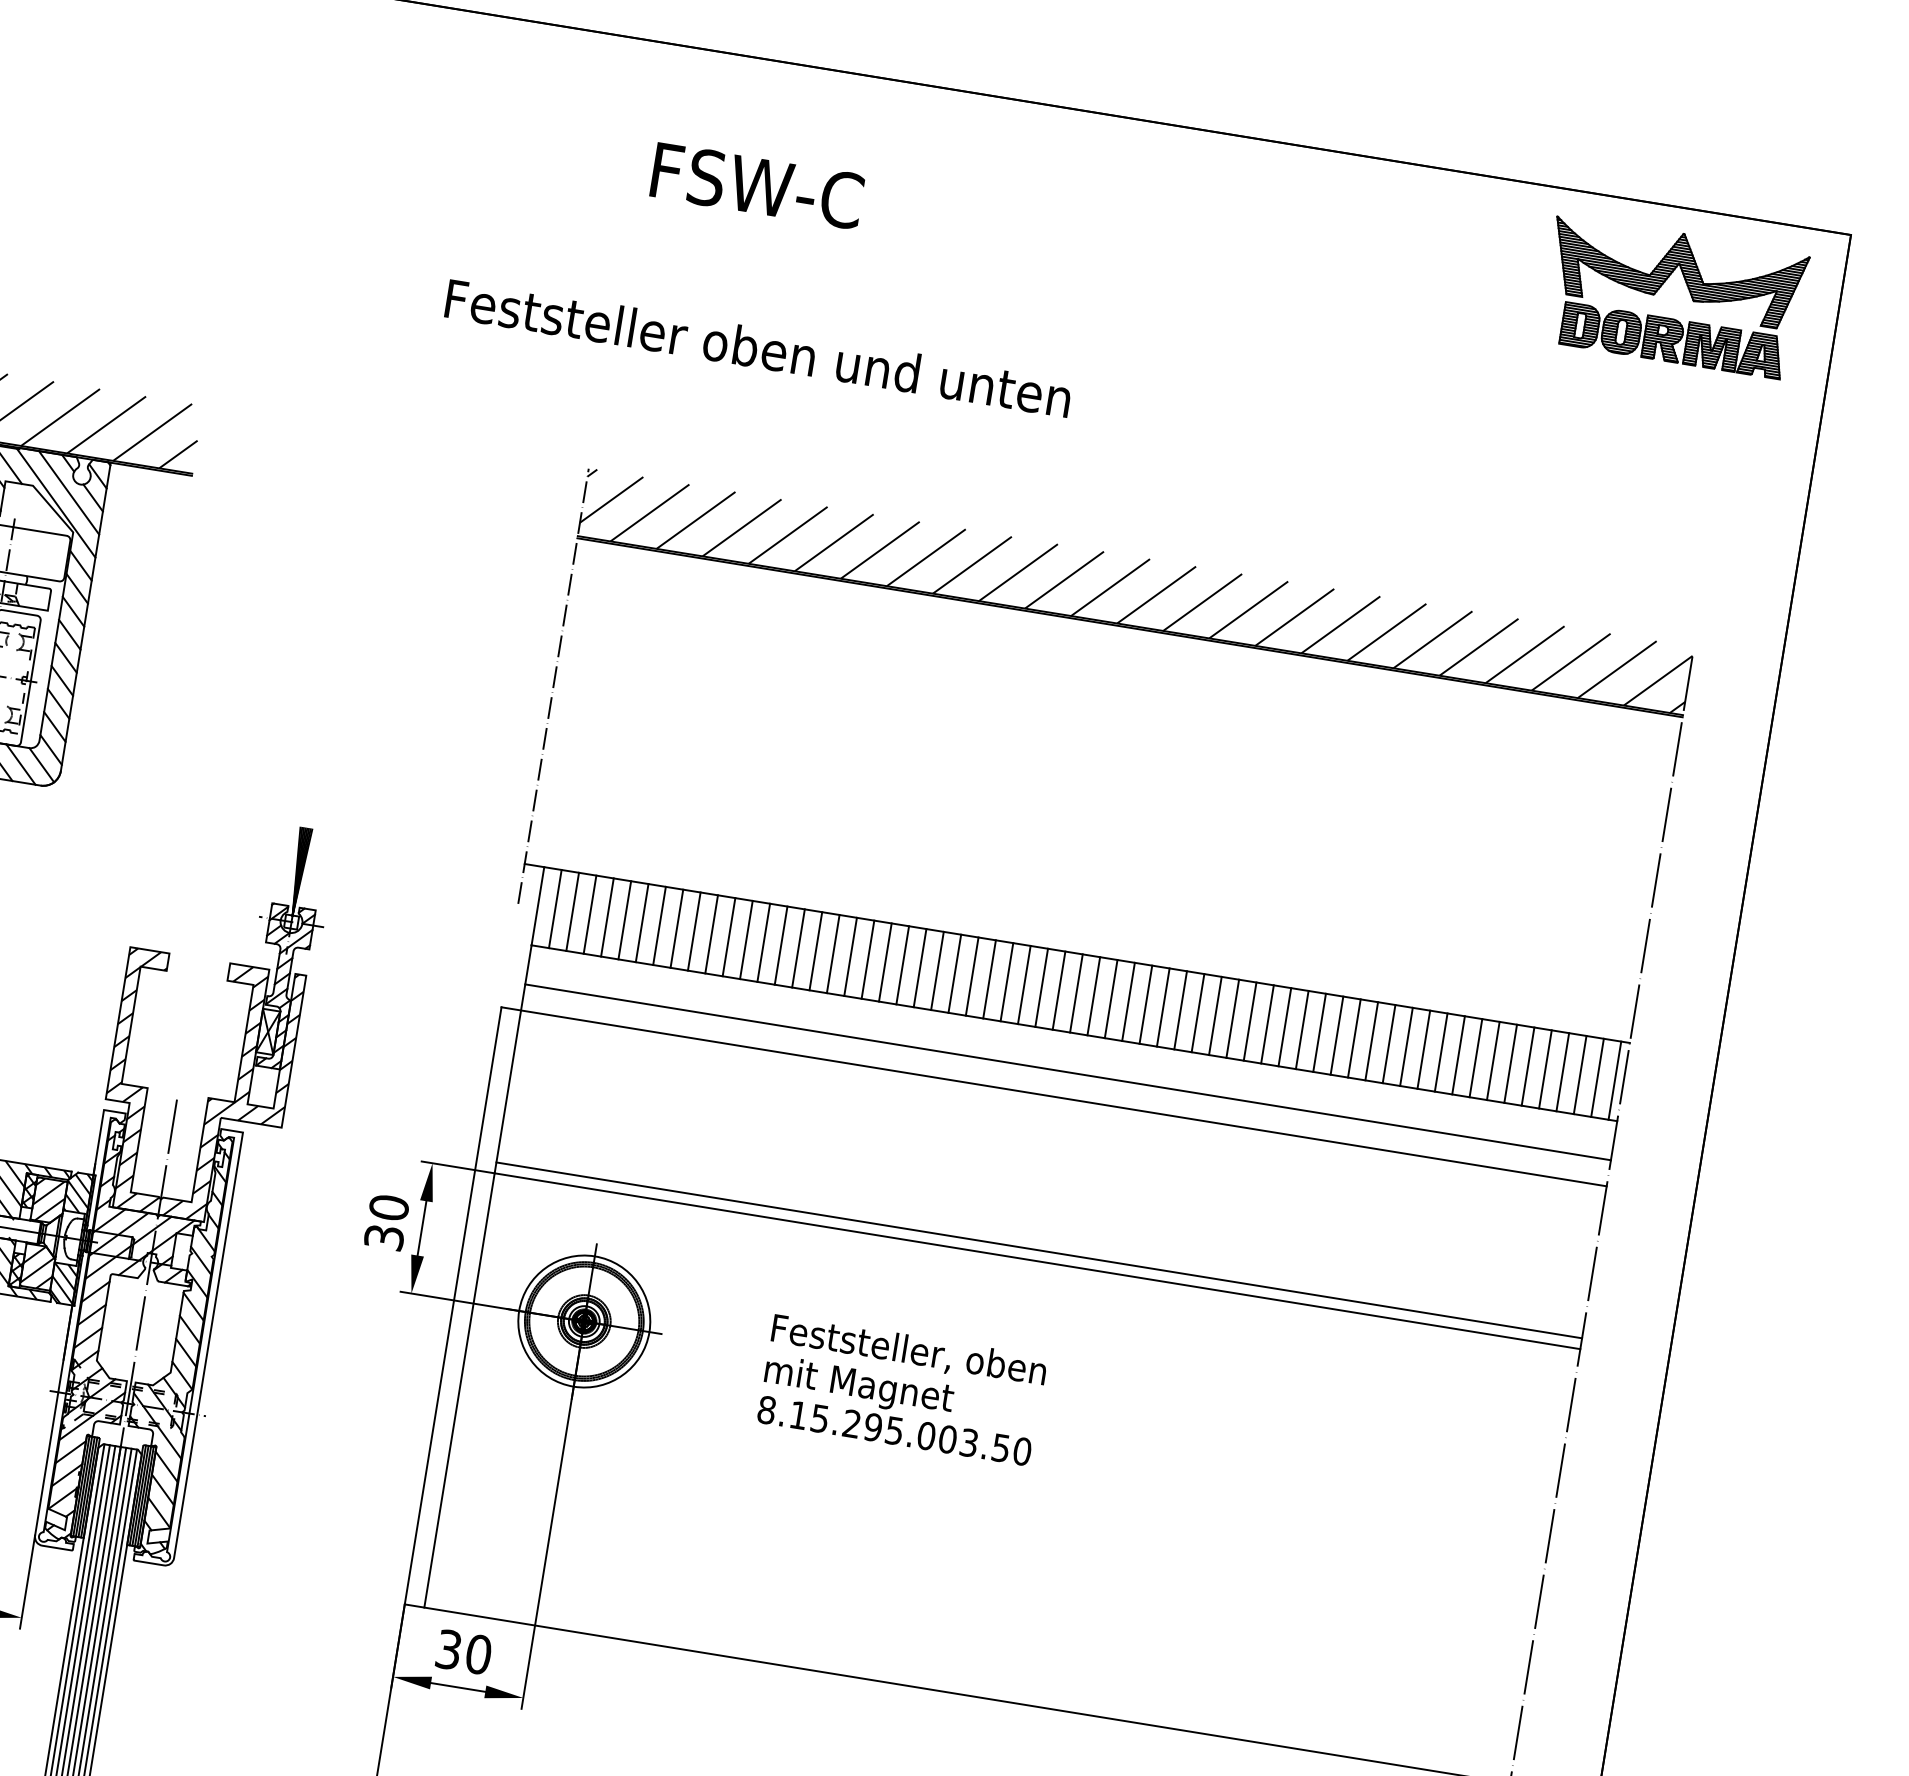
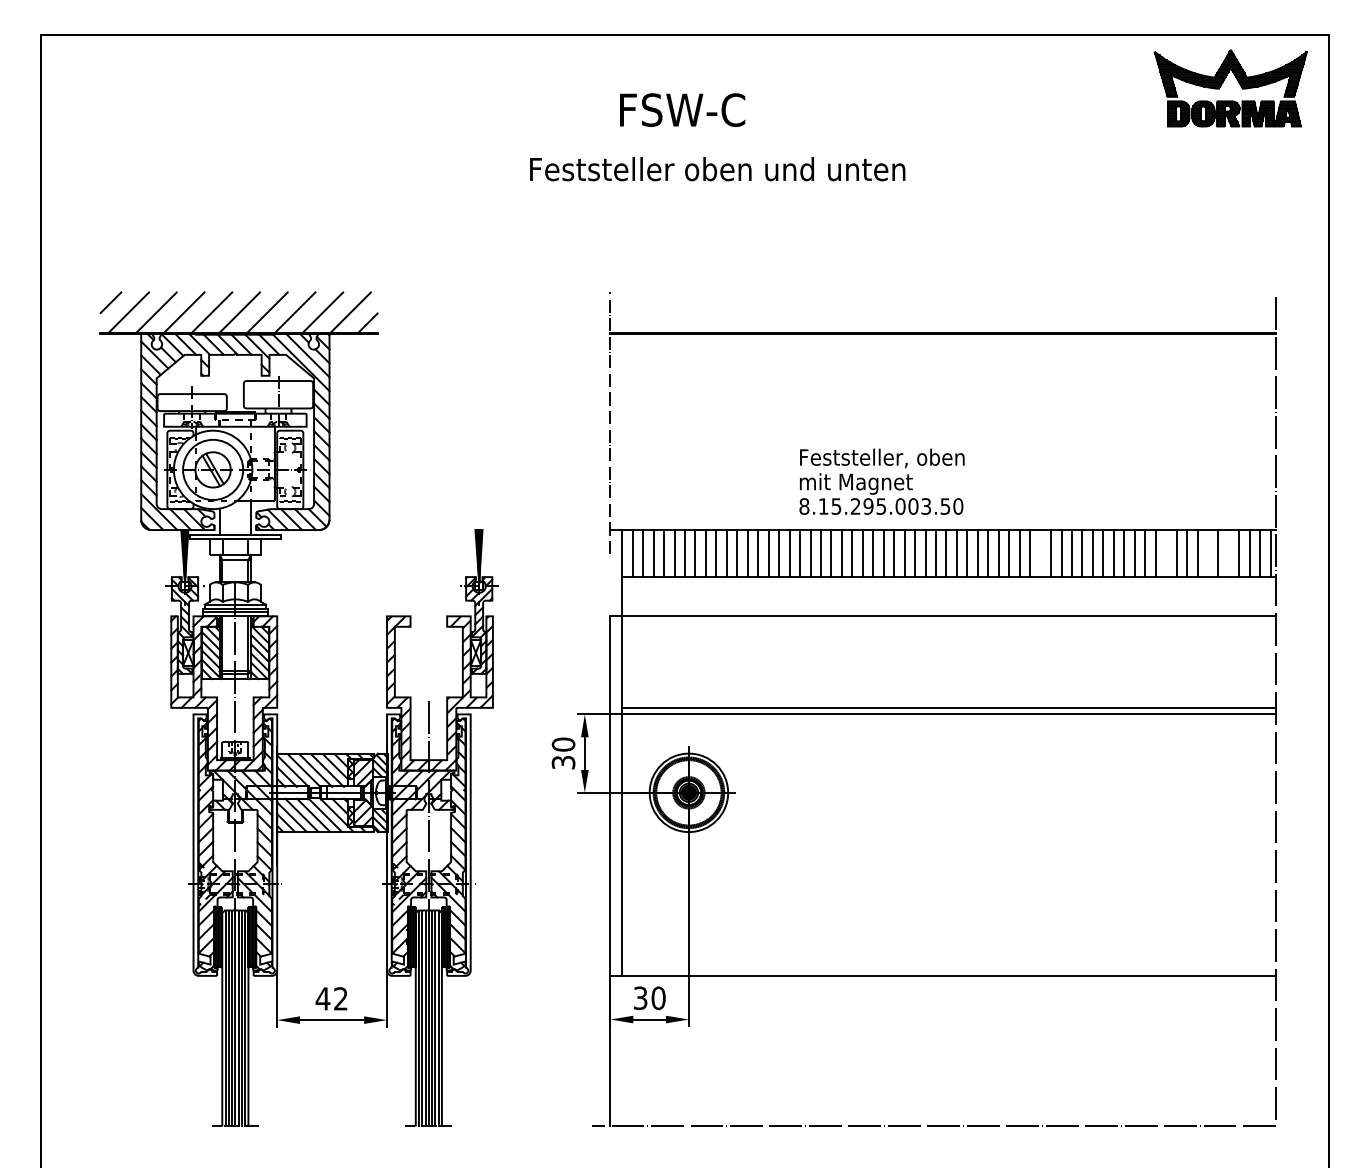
text: (758, 348) -> (717, 169), moved
hatch: (1134, 590) -> (942, 311), removed
line: (1232, 1018) -> (1040, 553), removed
line: (1441, 1052) -> (1166, 553), removed
line: (1509, 1063) -> (1207, 553), removed
line: (1544, 1069) -> (1228, 553), removed
line: (1067, 1071) -> (948, 600), removed
text: (901, 1389) -> (881, 481), moved

